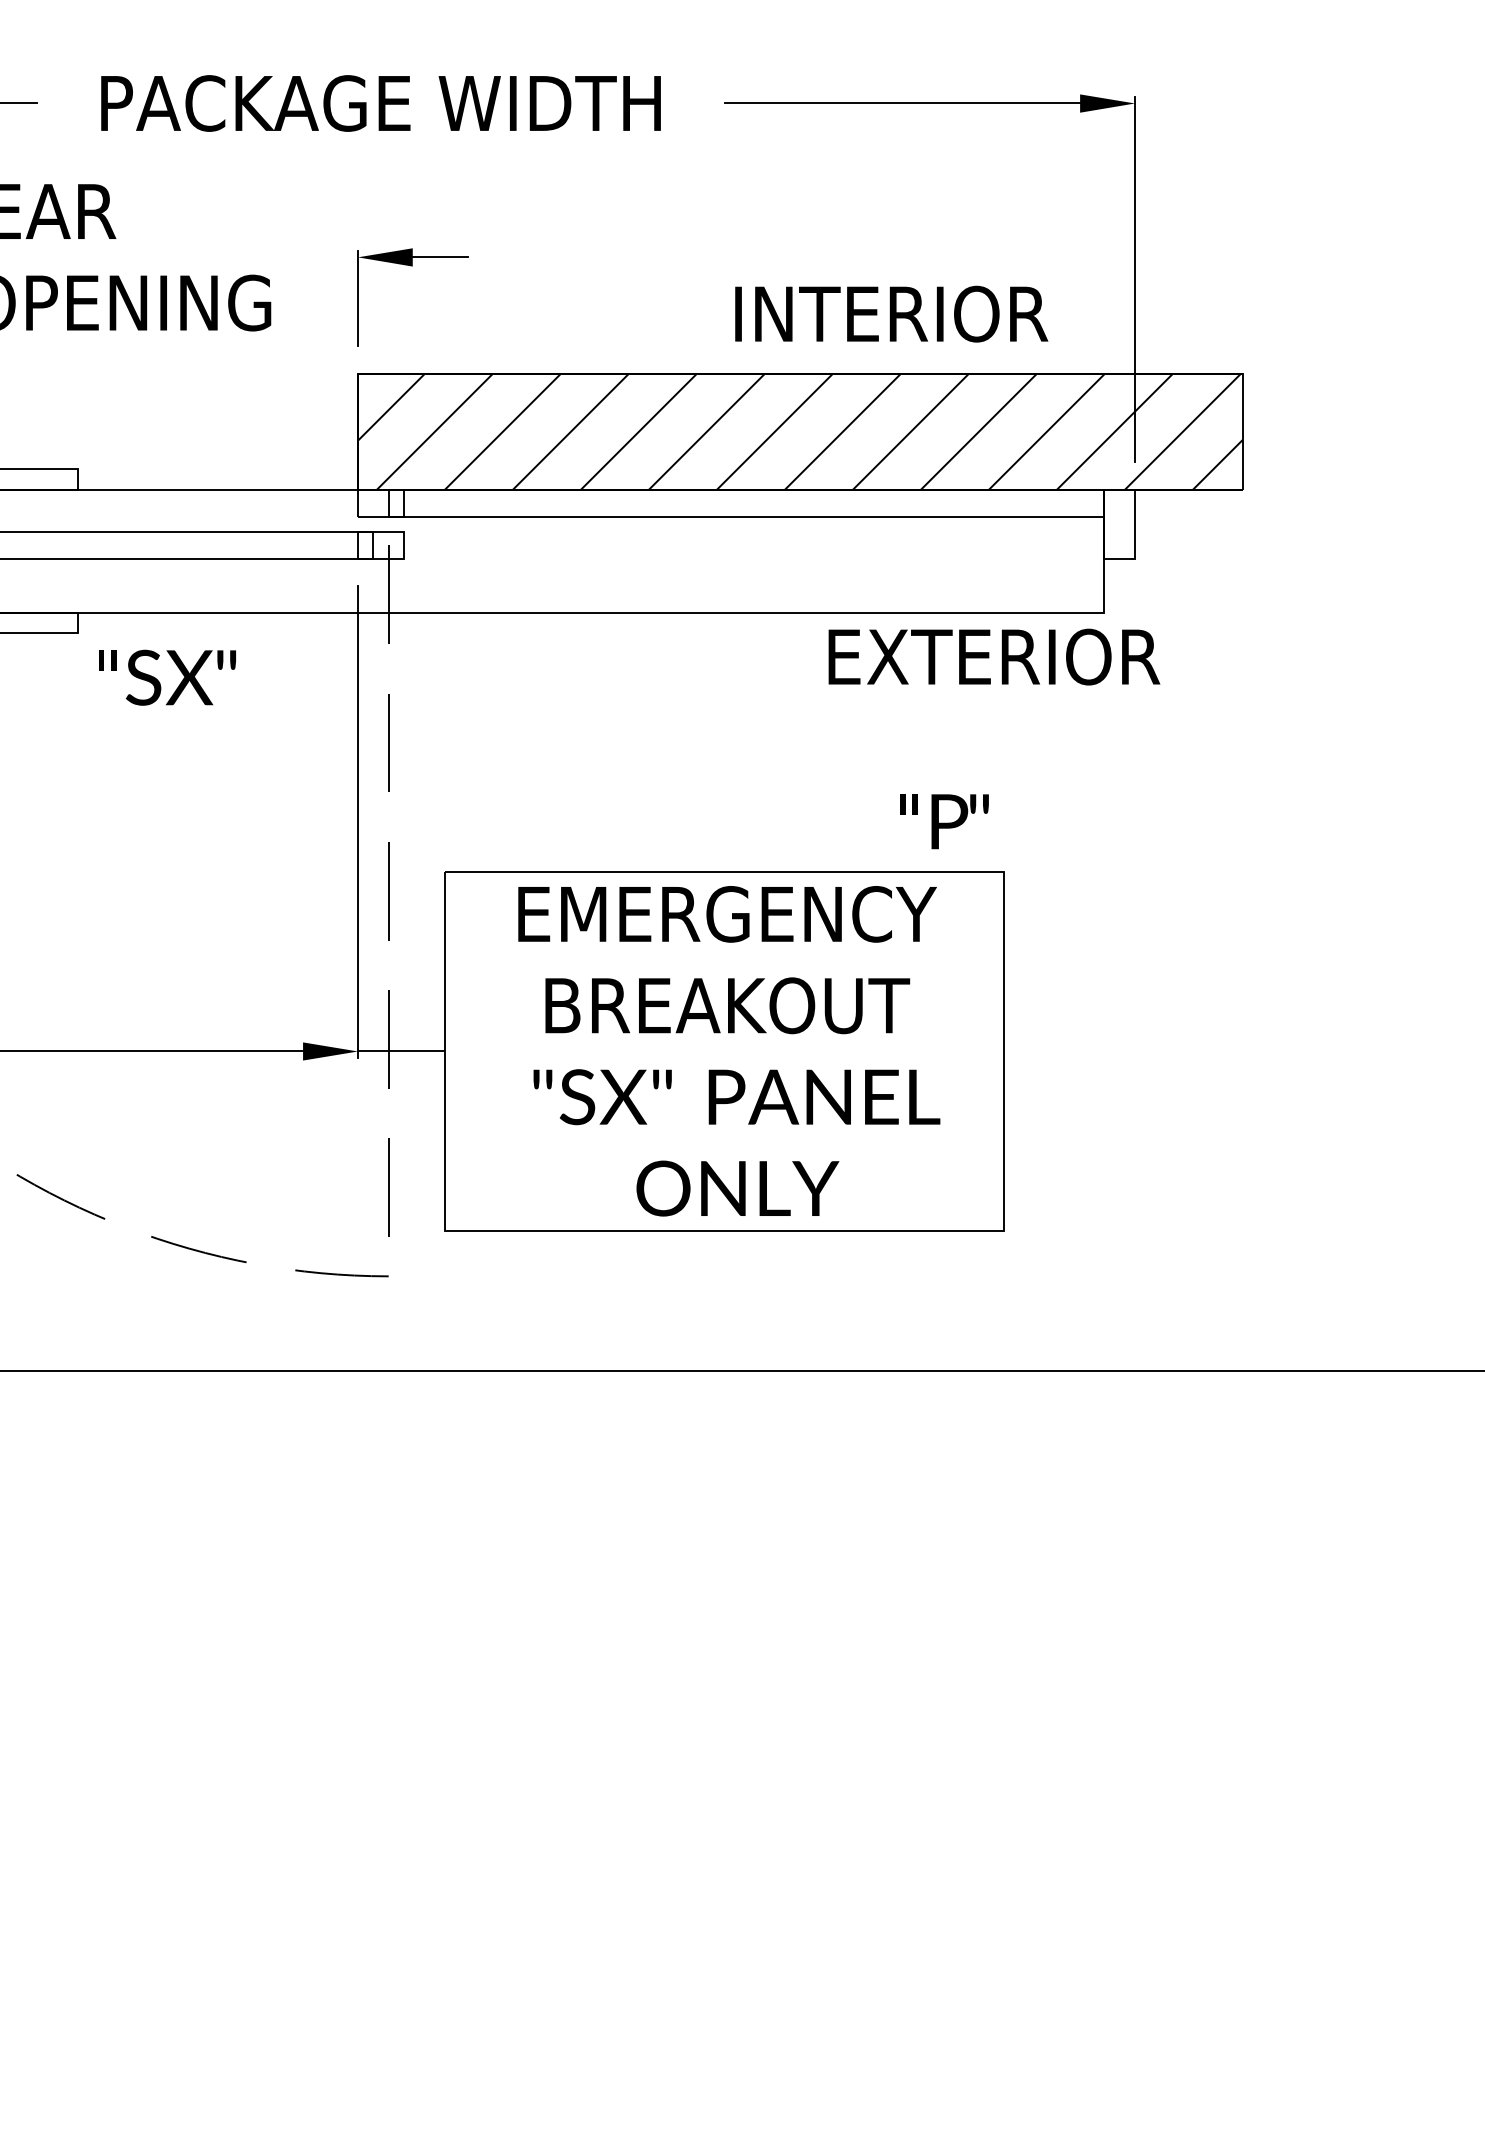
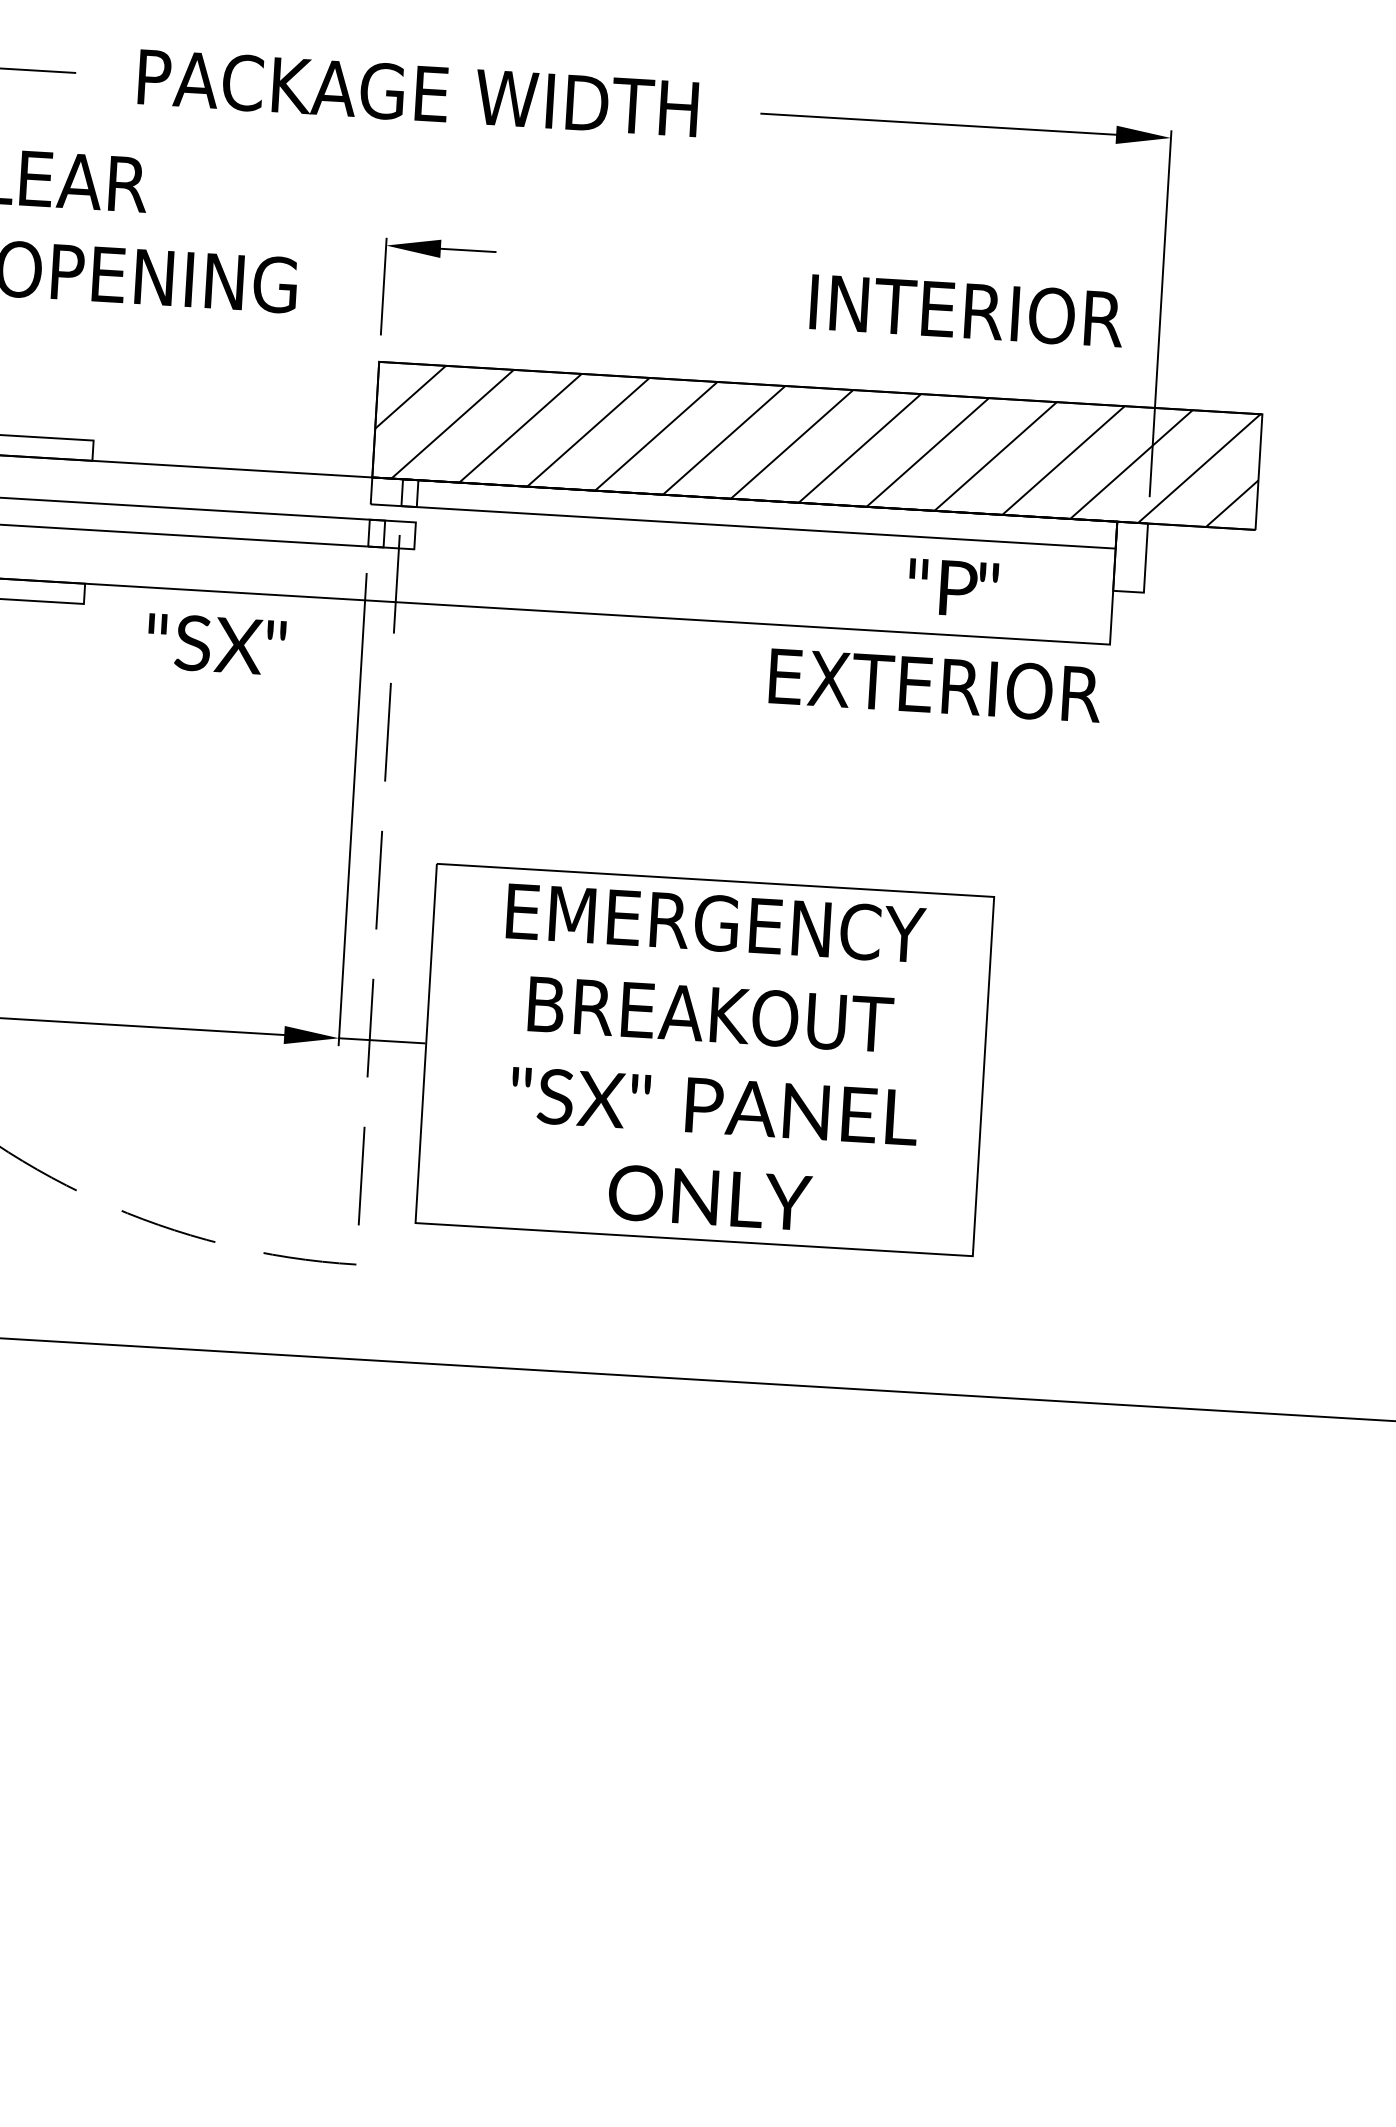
text: (891, 313) -> (966, 310), moved
text: (994, 656) -> (935, 685), moved
text: (167, 677) -> (216, 644), moved
text: (944, 821) -> (953, 587), moved

